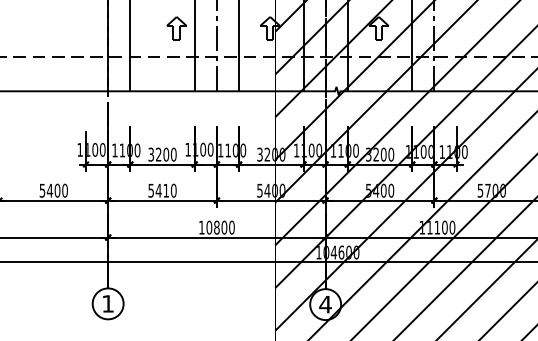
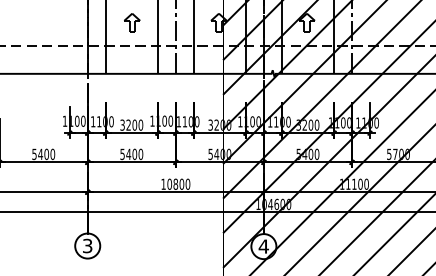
part: (177, 27) -> (132, 22), moved
text: (165, 189) -> (134, 153), 5410 -> 5400
text: (107, 303) -> (87, 245), 1 -> 3

